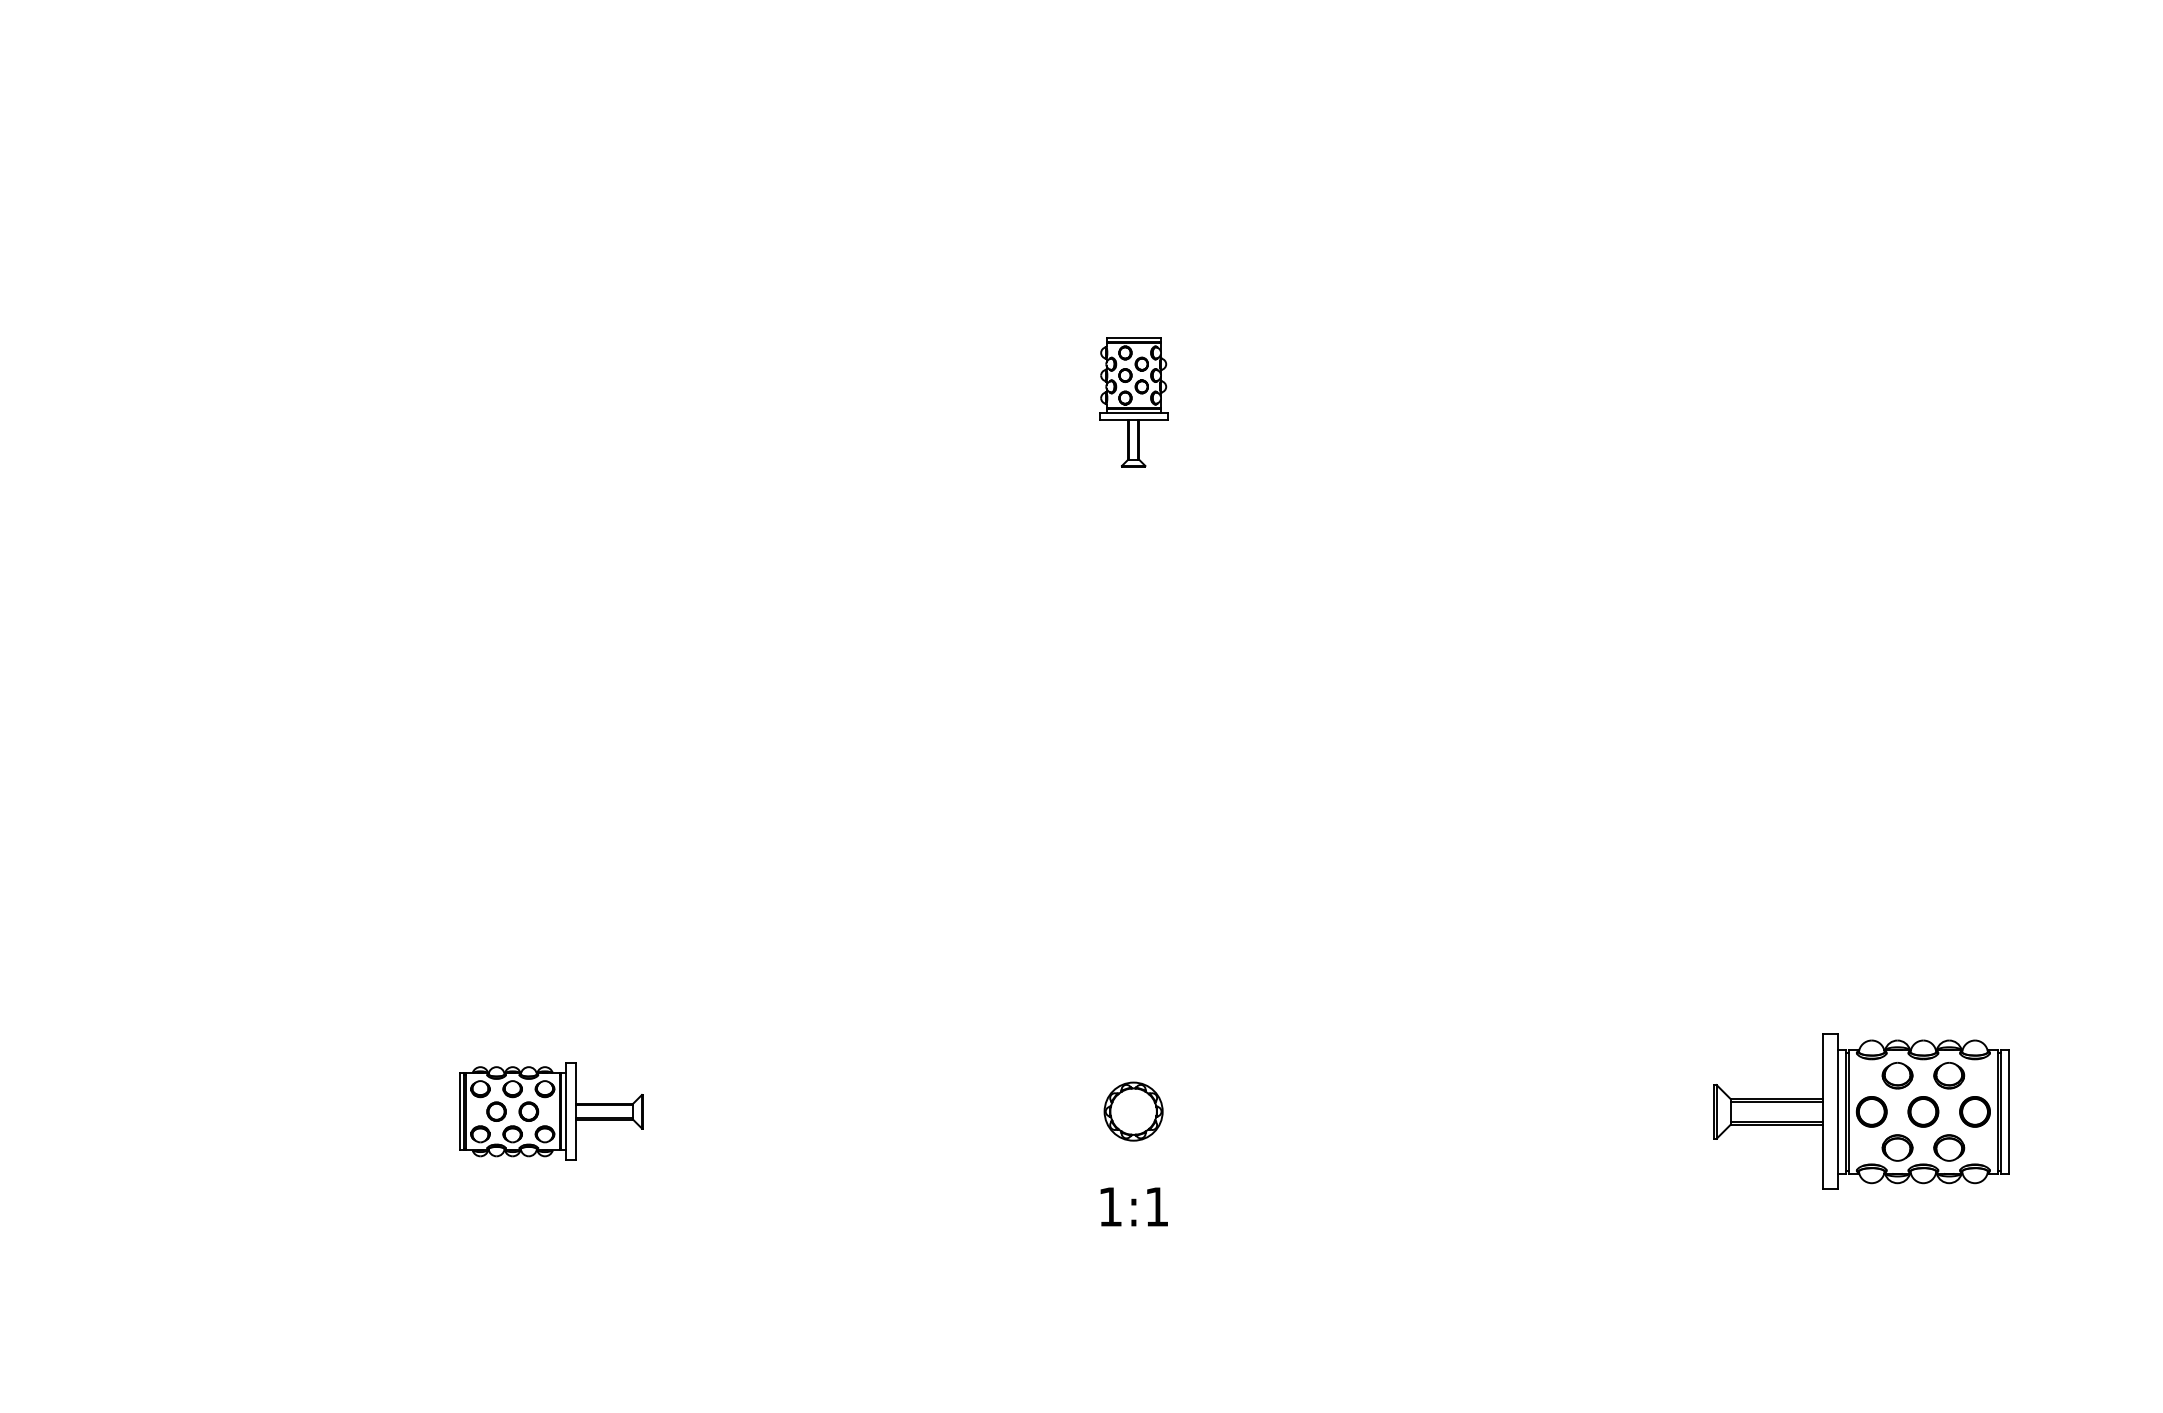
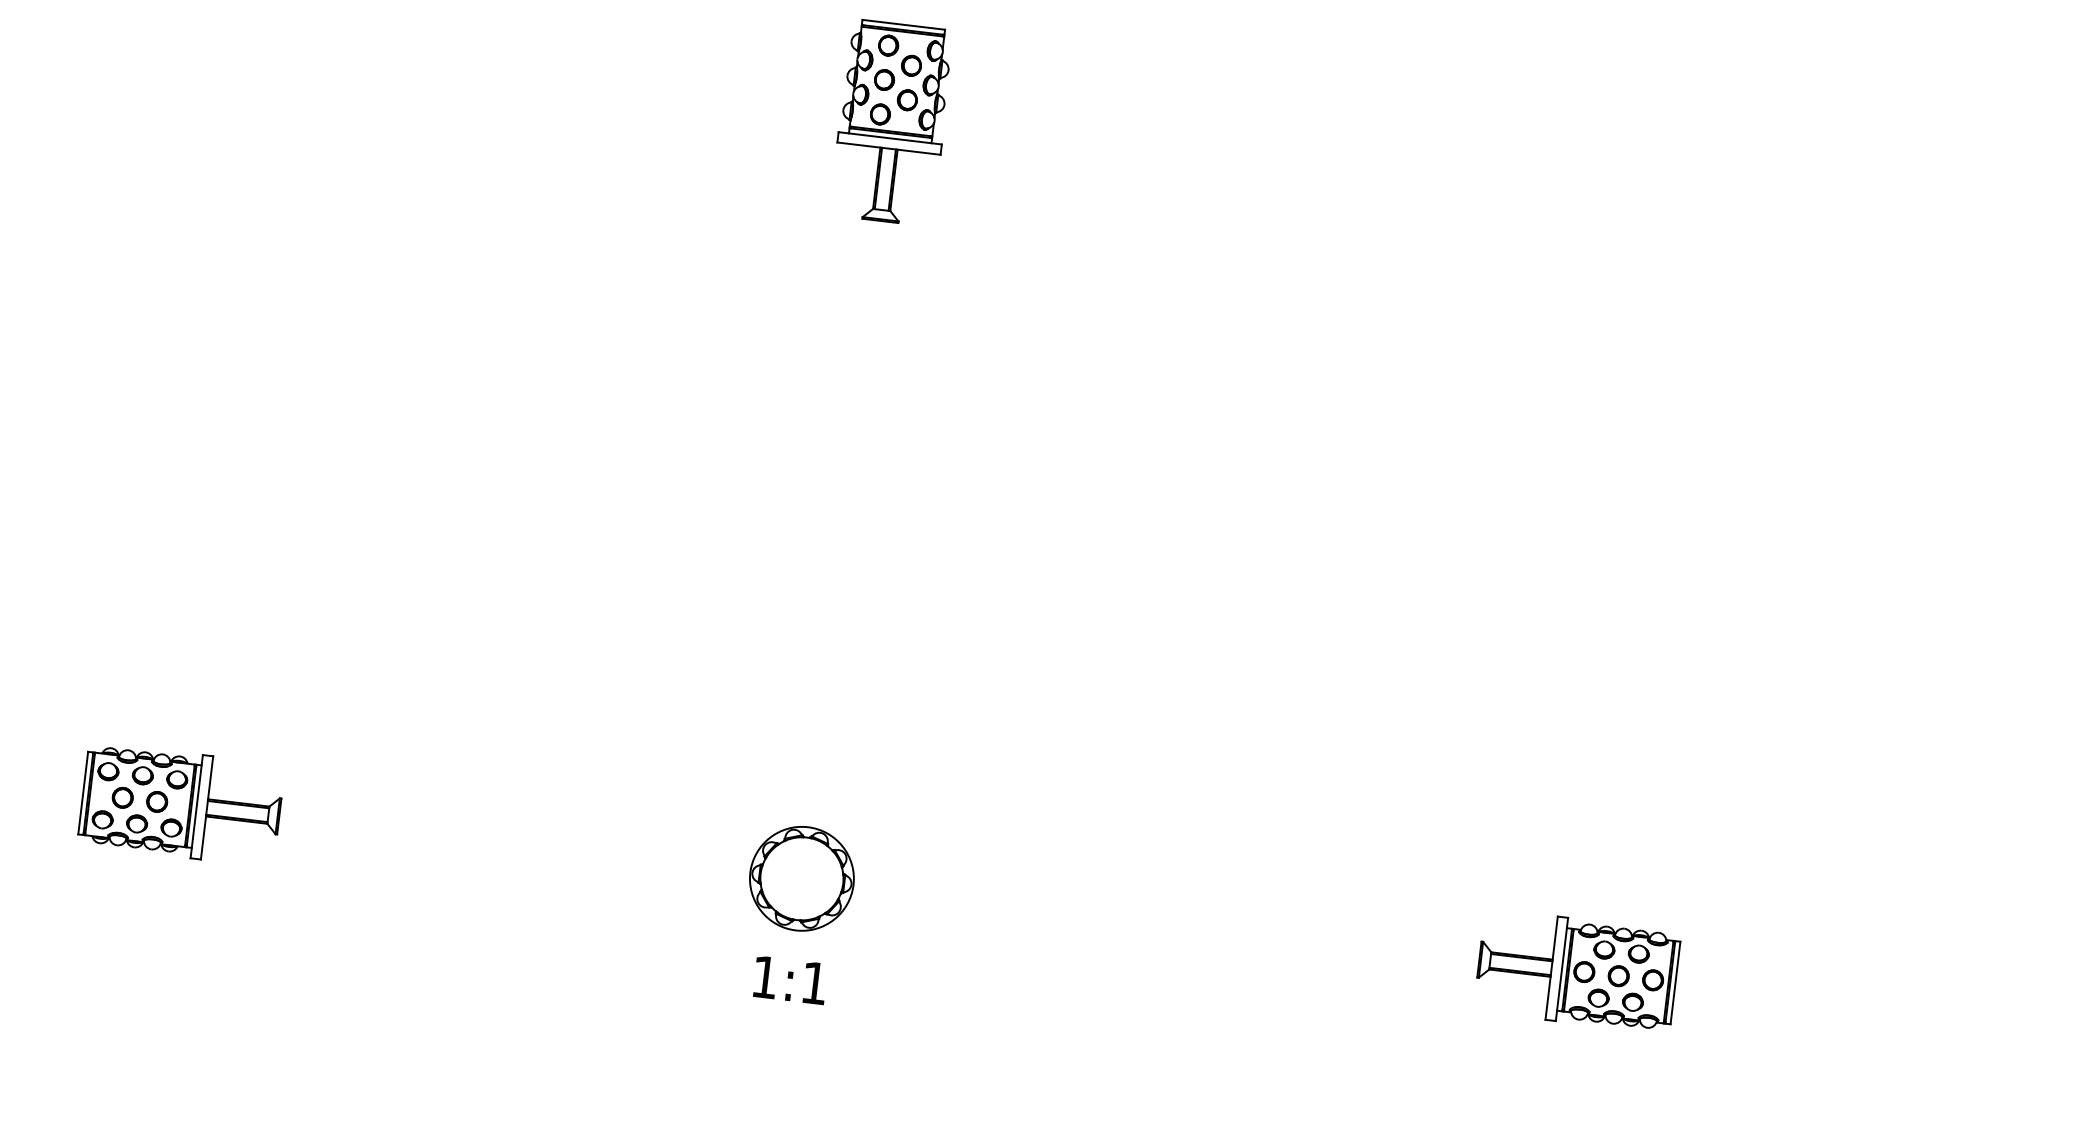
part: (1133, 402) -> (891, 122), size x1.43
part: (1133, 1111) -> (801, 878), size x1.67
part: (1860, 1111) -> (1576, 970), size x0.62

